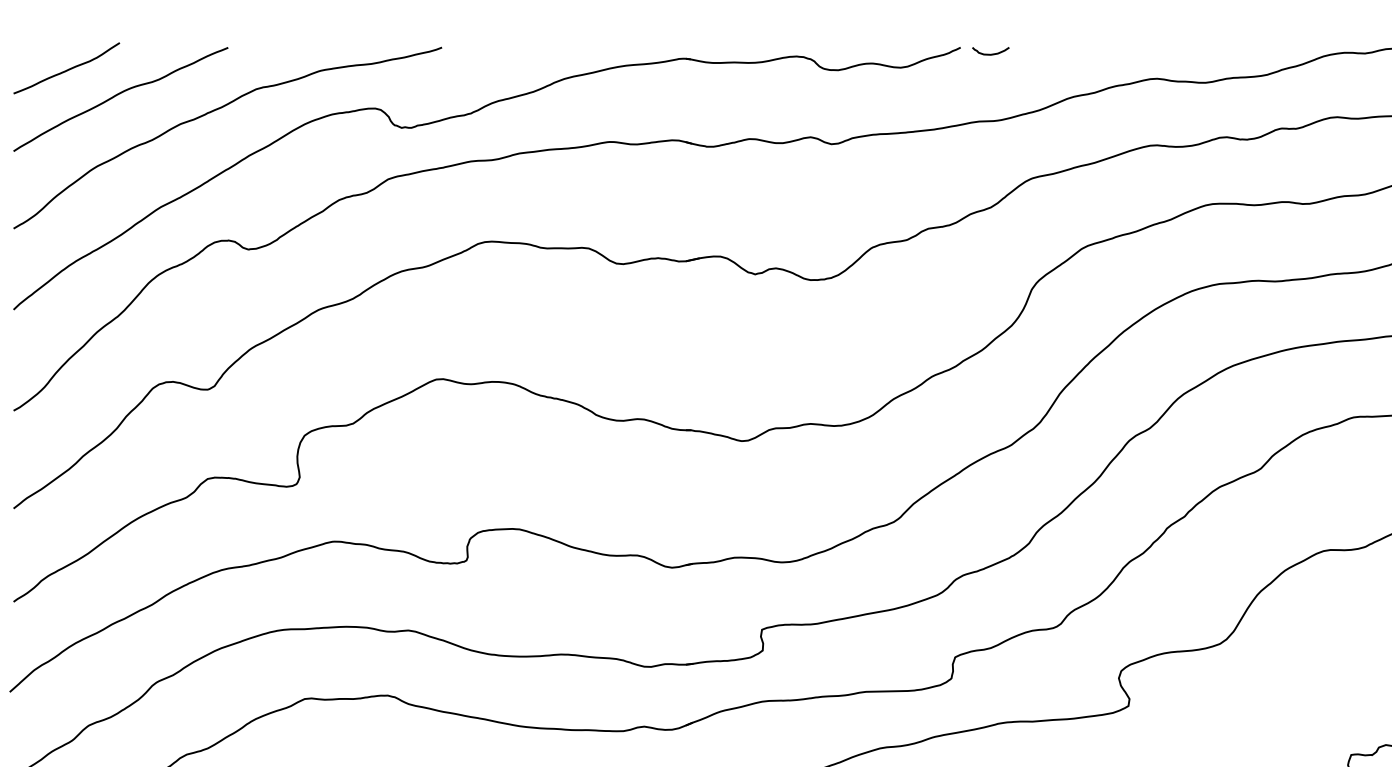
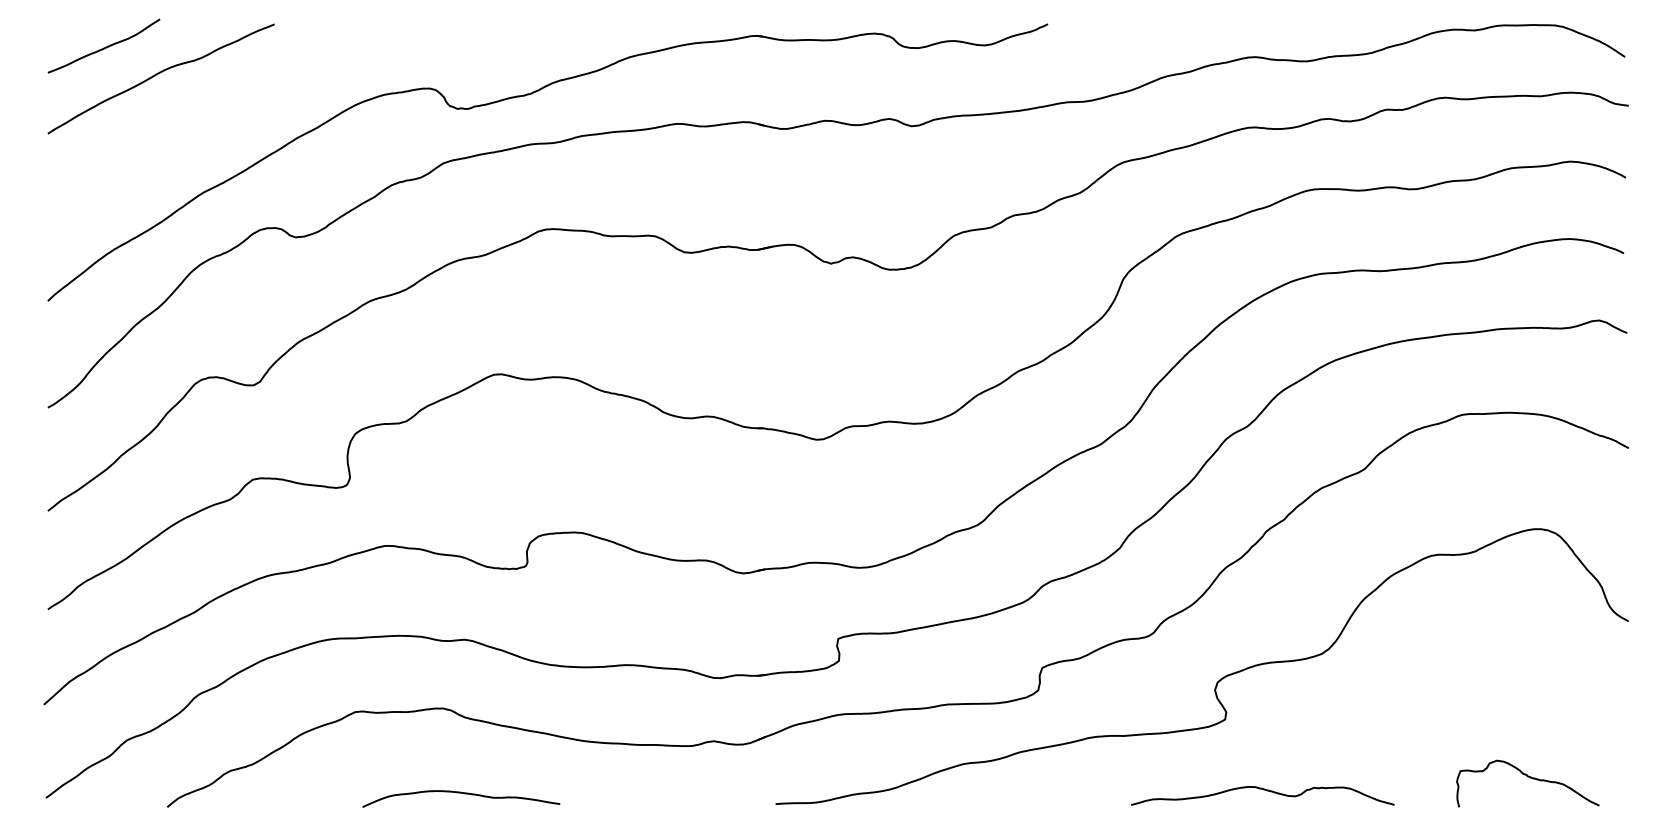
curve: (990, 53) -> (1079, 30), removed
curve: (214, 111) -> (260, 91), removed

